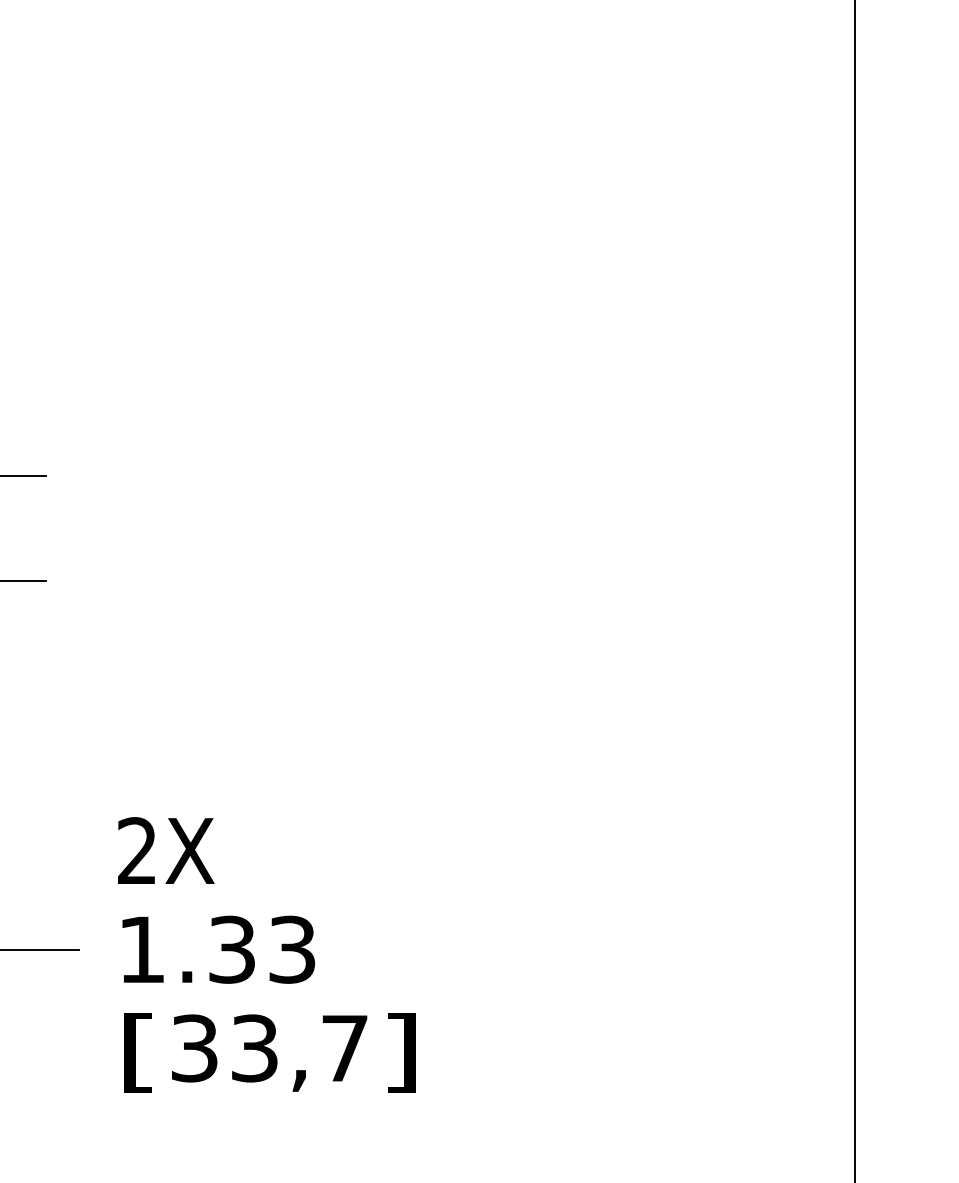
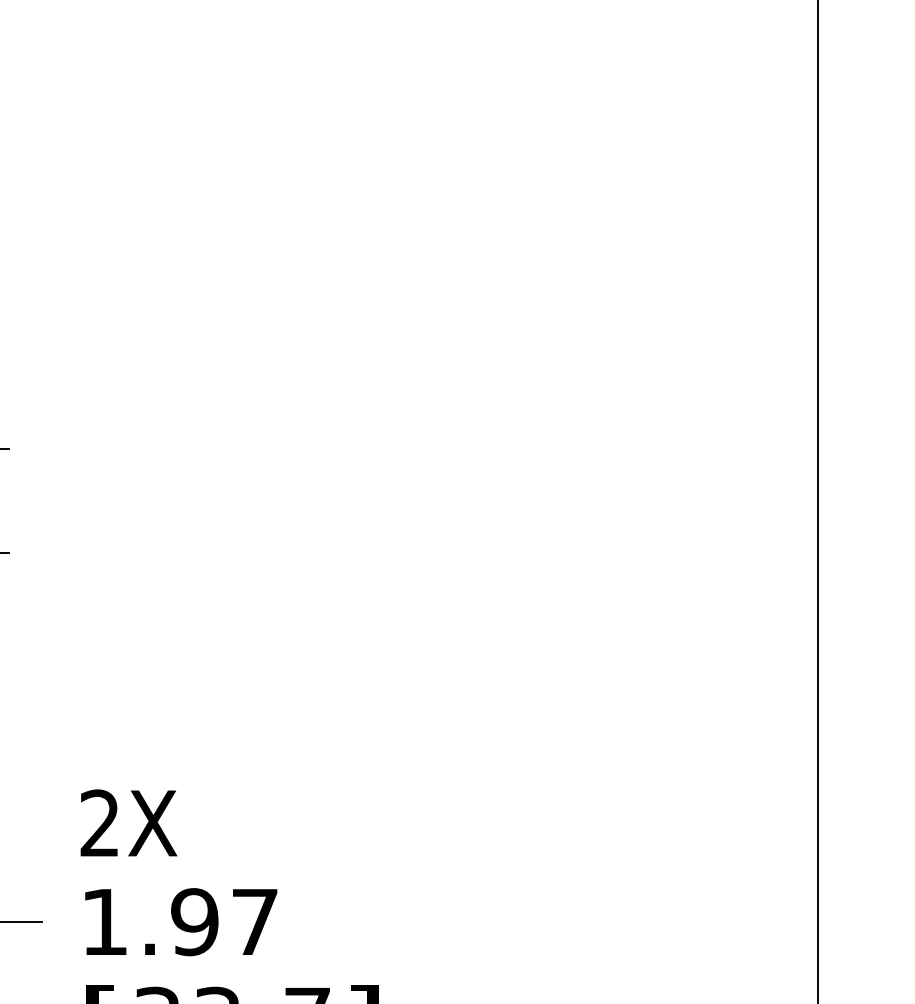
text: (261, 949) -> (224, 921), 1.33 -> 1.97

